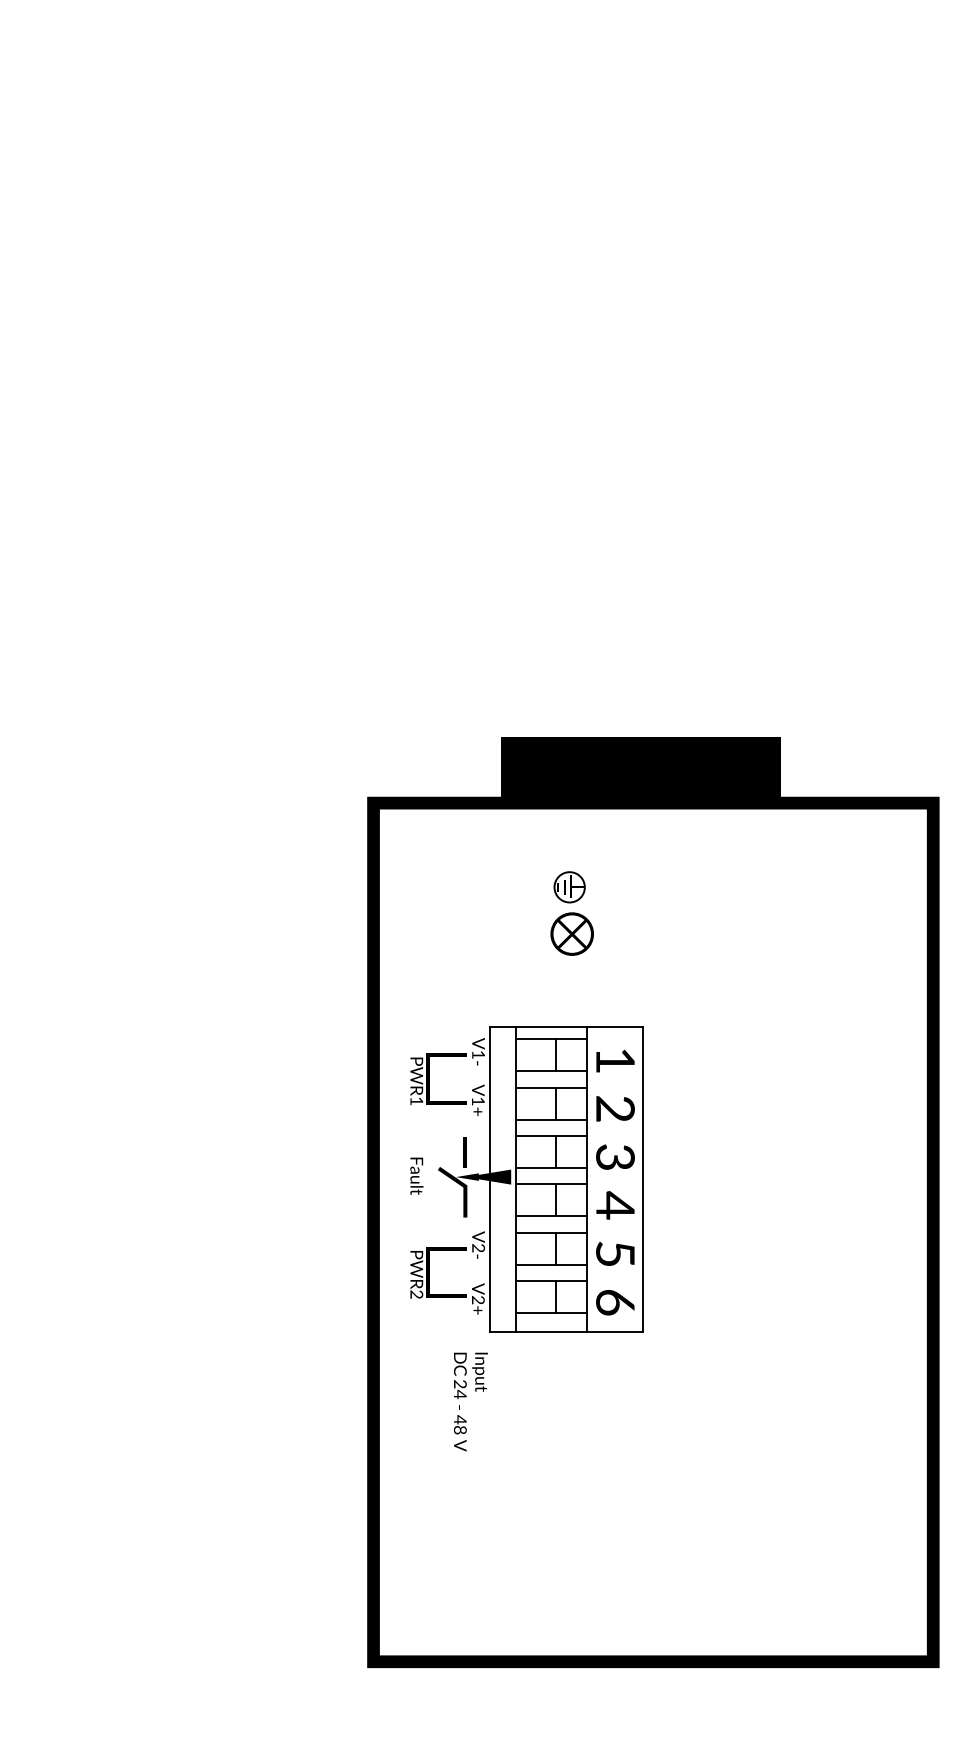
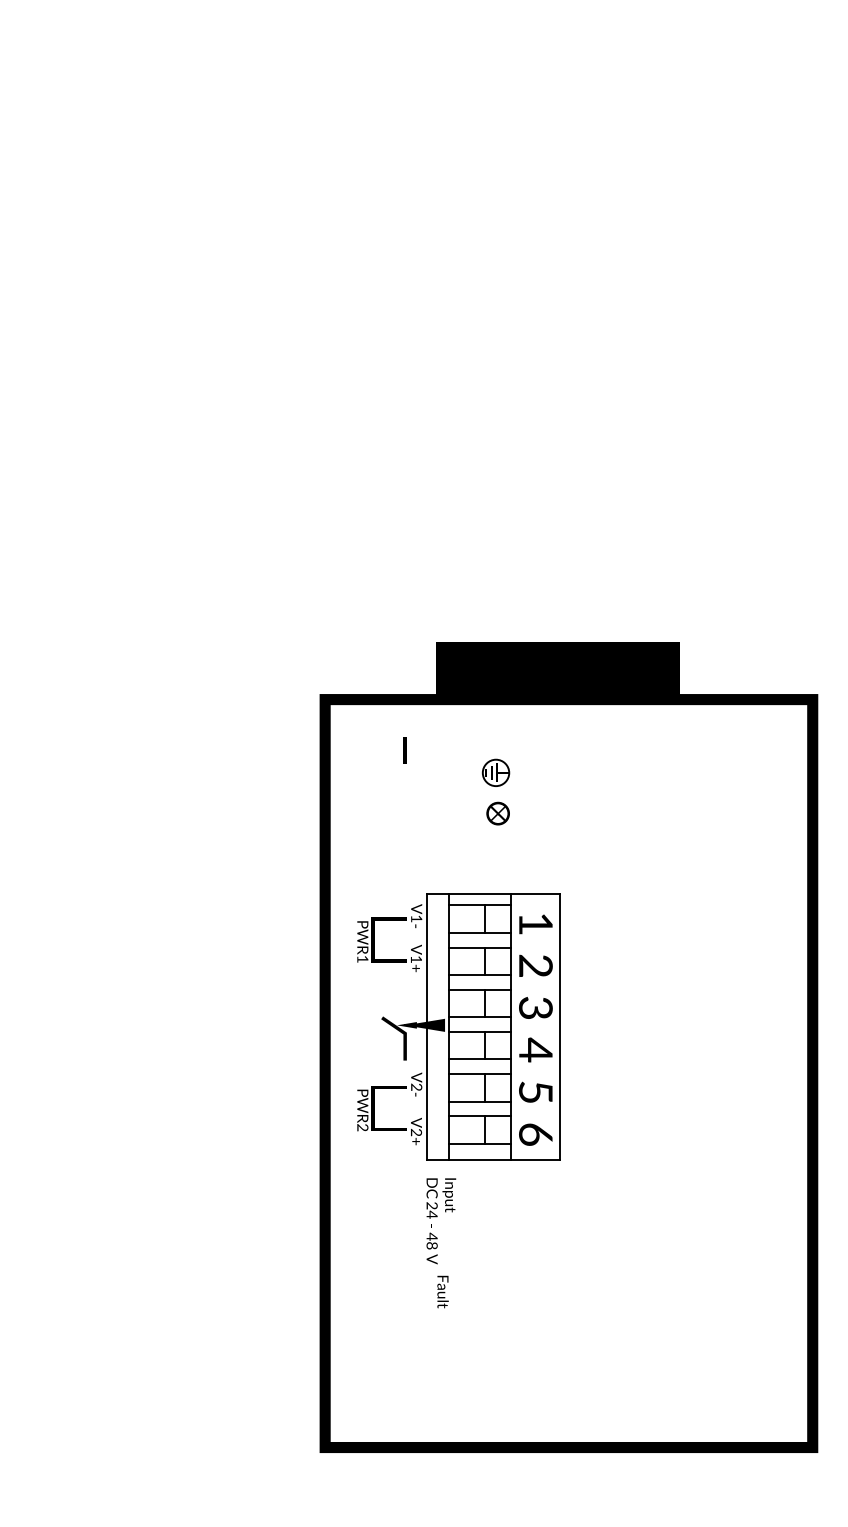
part: (571, 933) -> (497, 813), size x0.6
line: (464, 1152) -> (404, 750), moved
text: (416, 1175) -> (442, 1291), moved
text: (470, 1401) -> (440, 1220), moved

